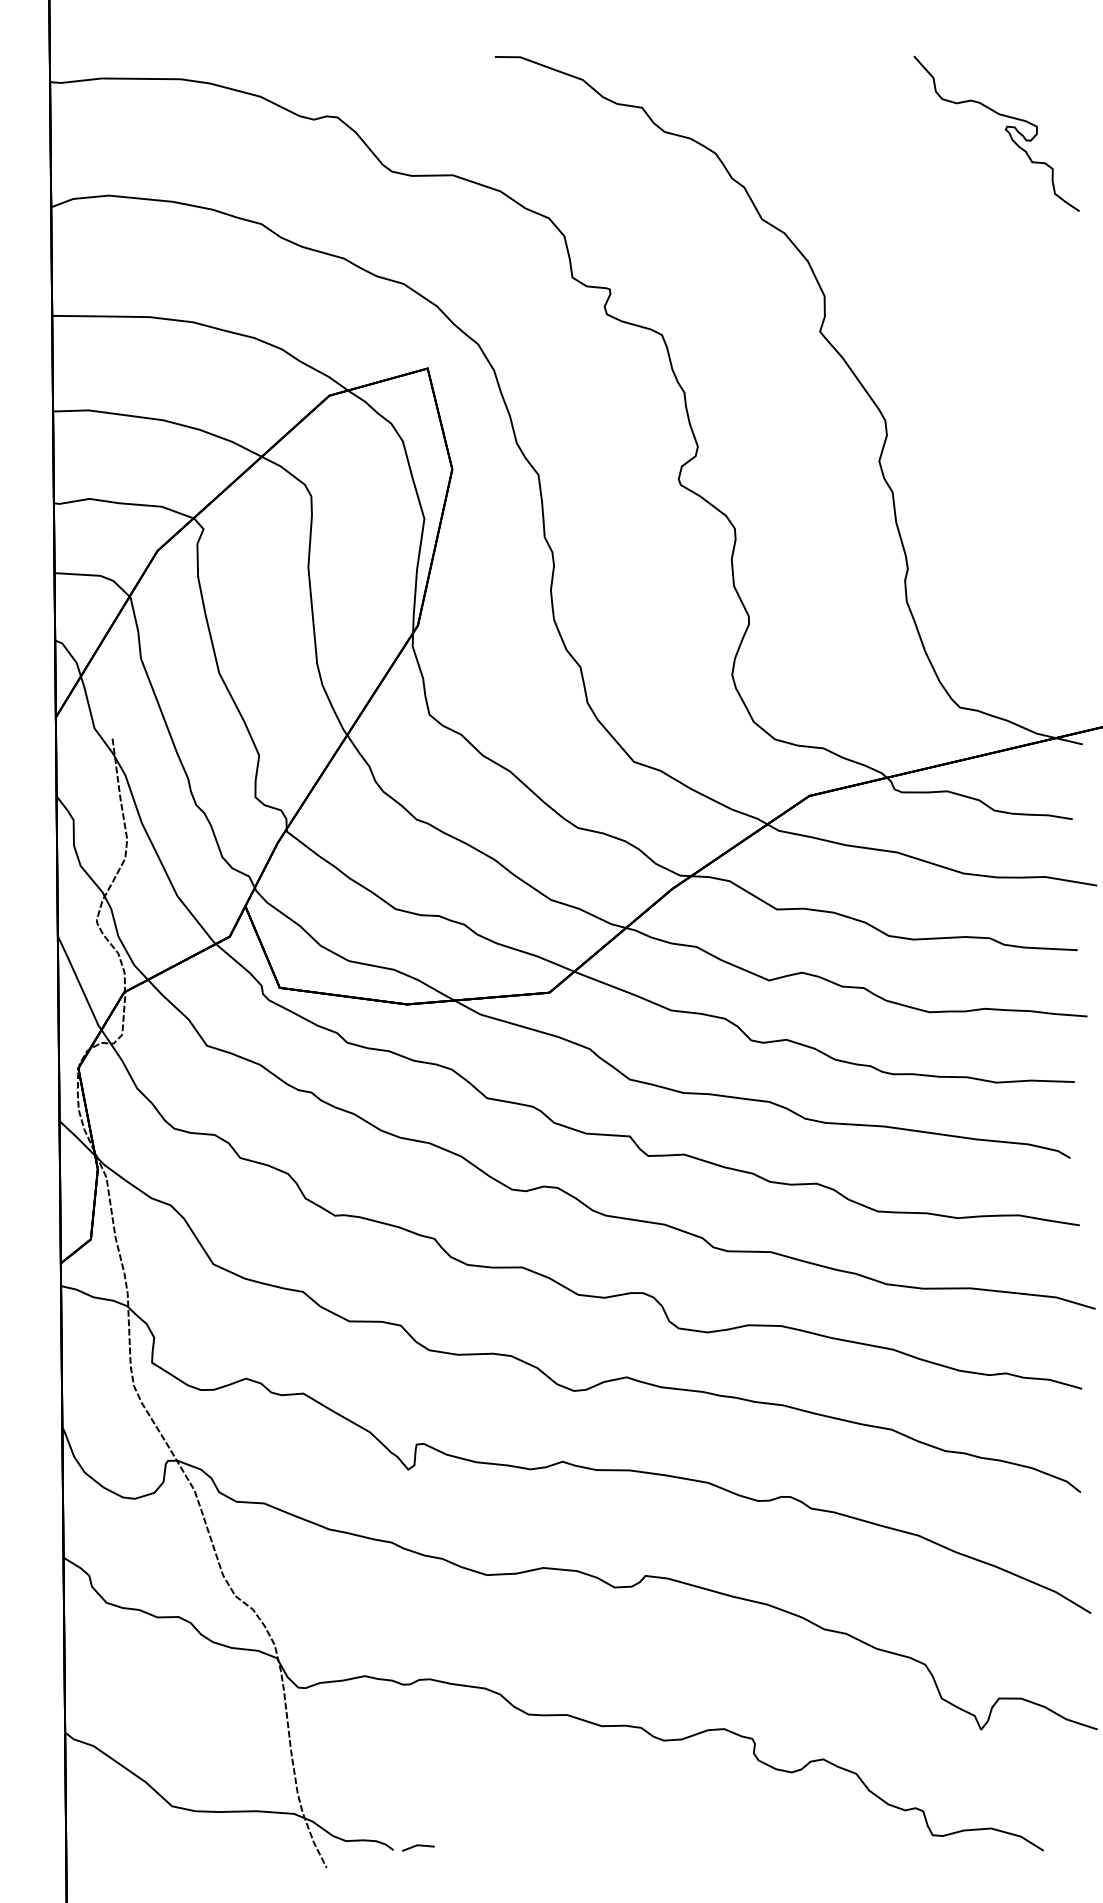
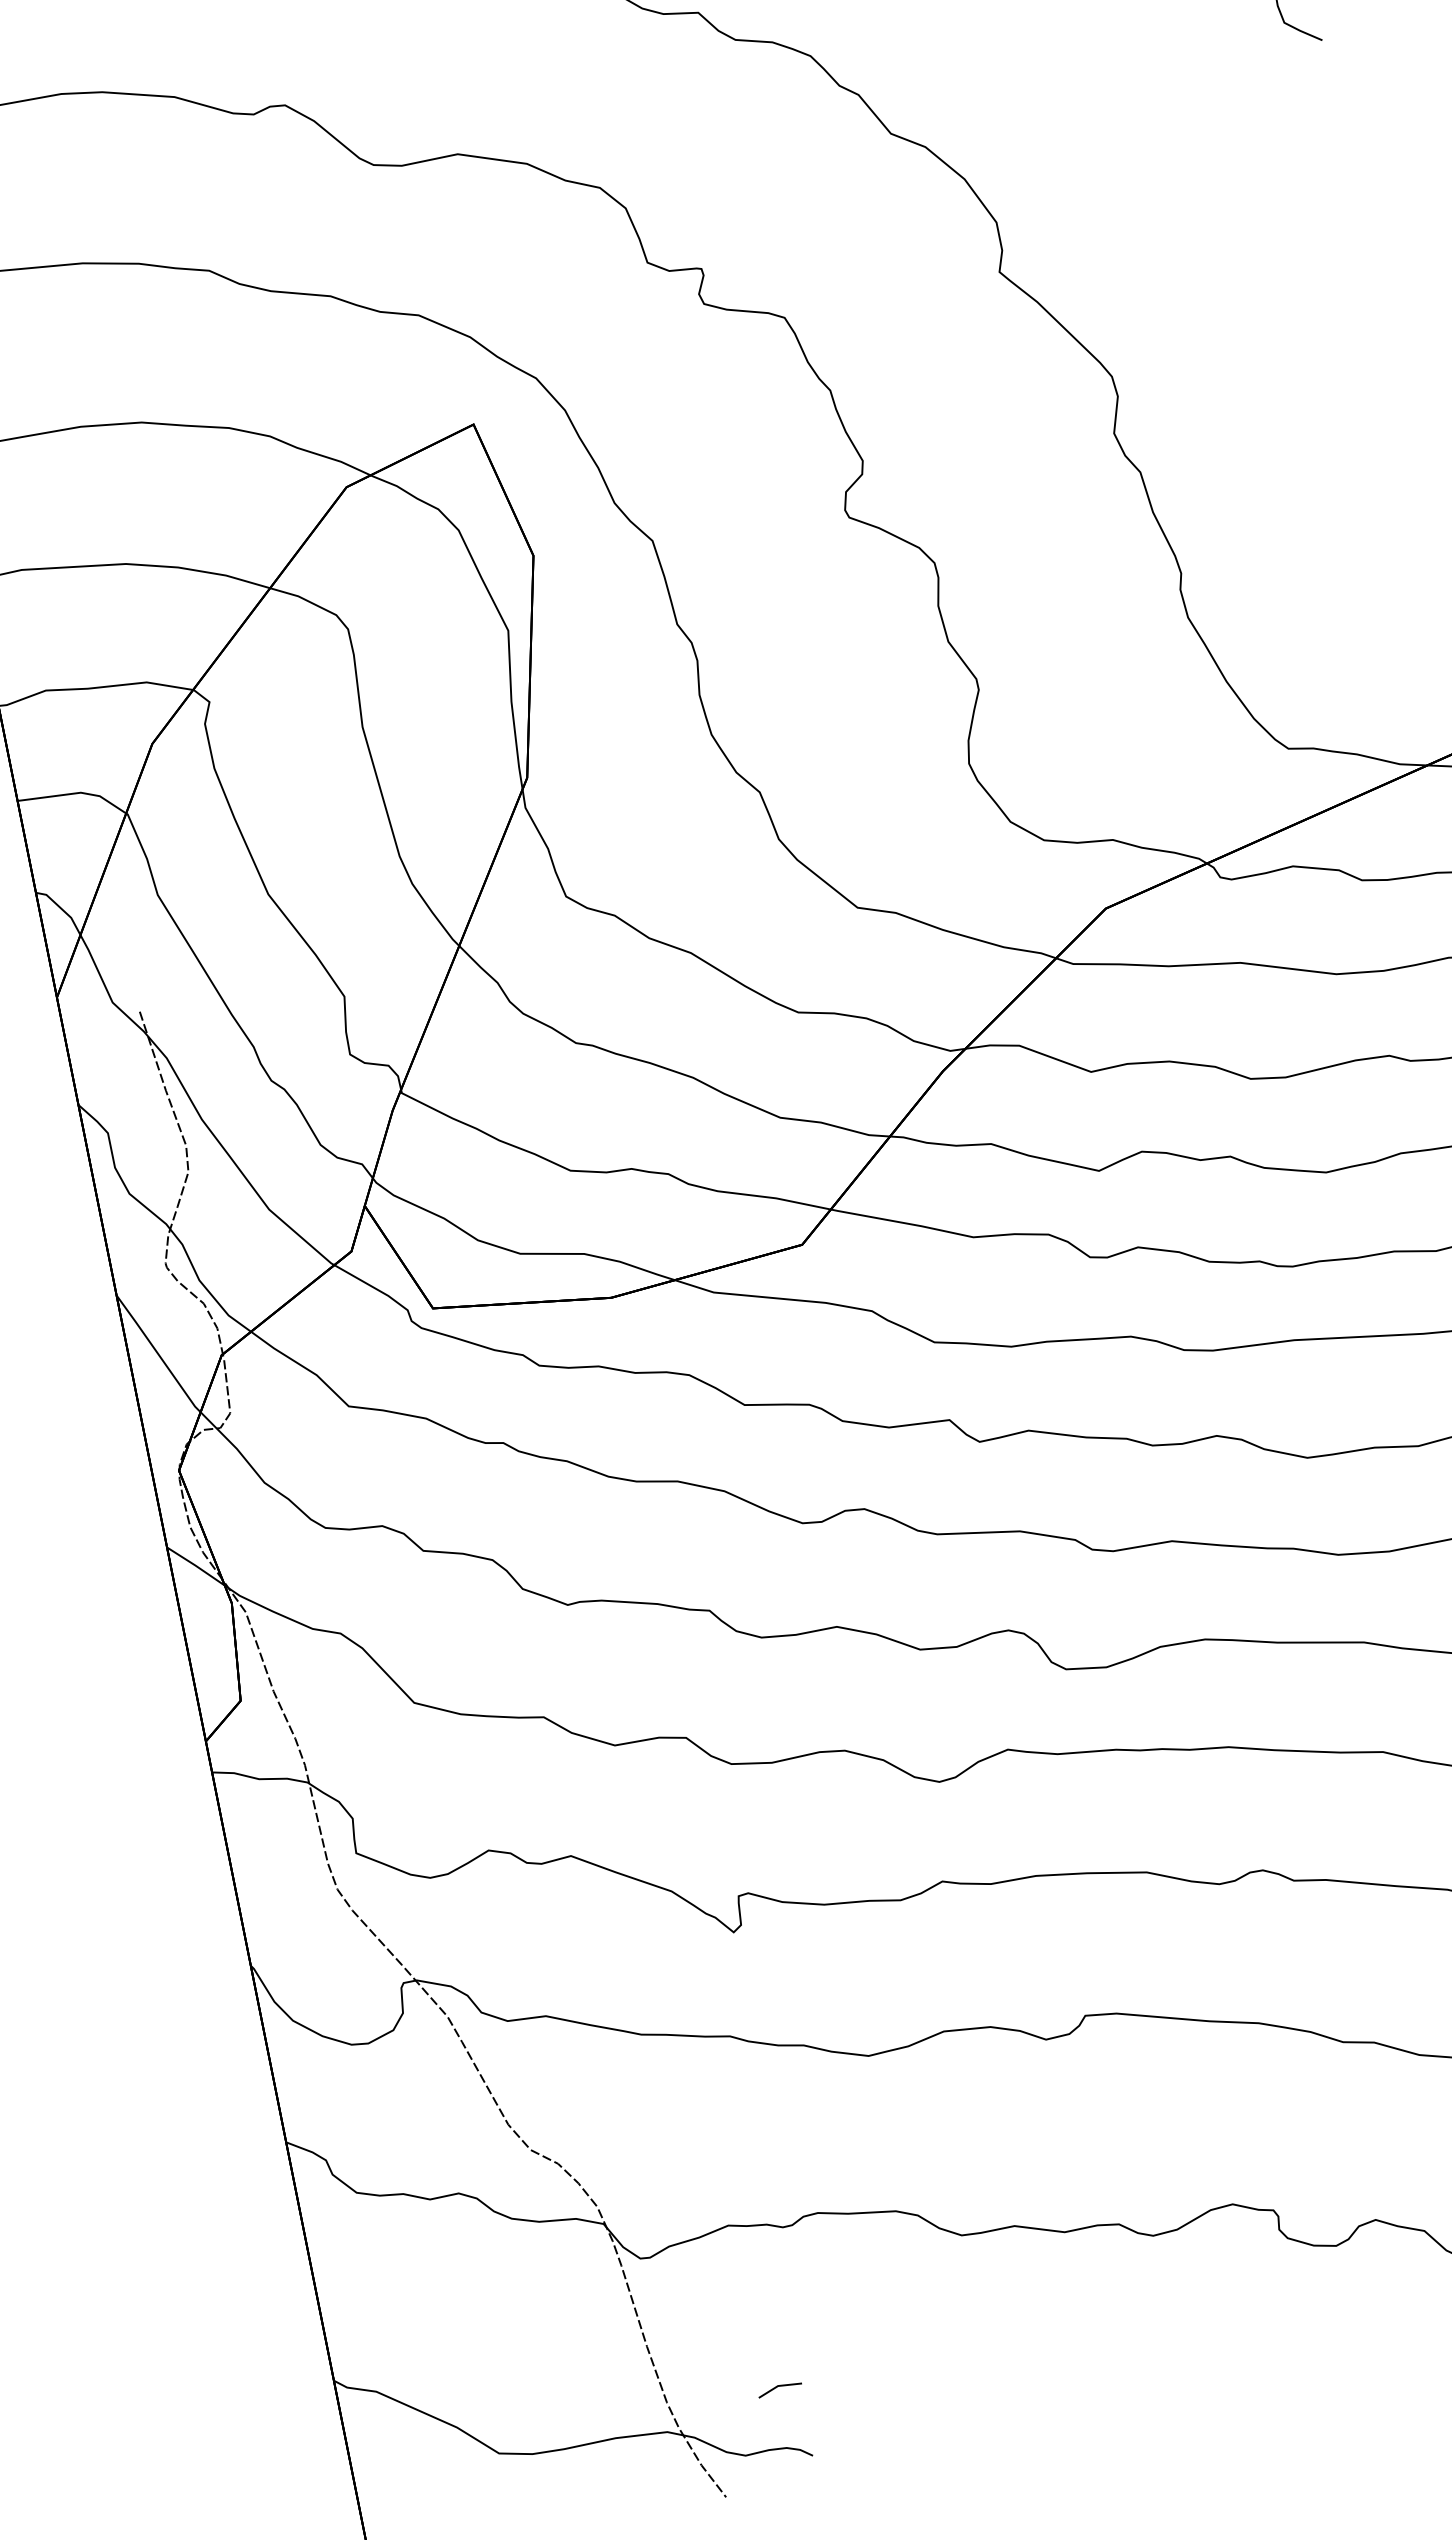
line: (418, 1846) -> (779, 2387), moved

